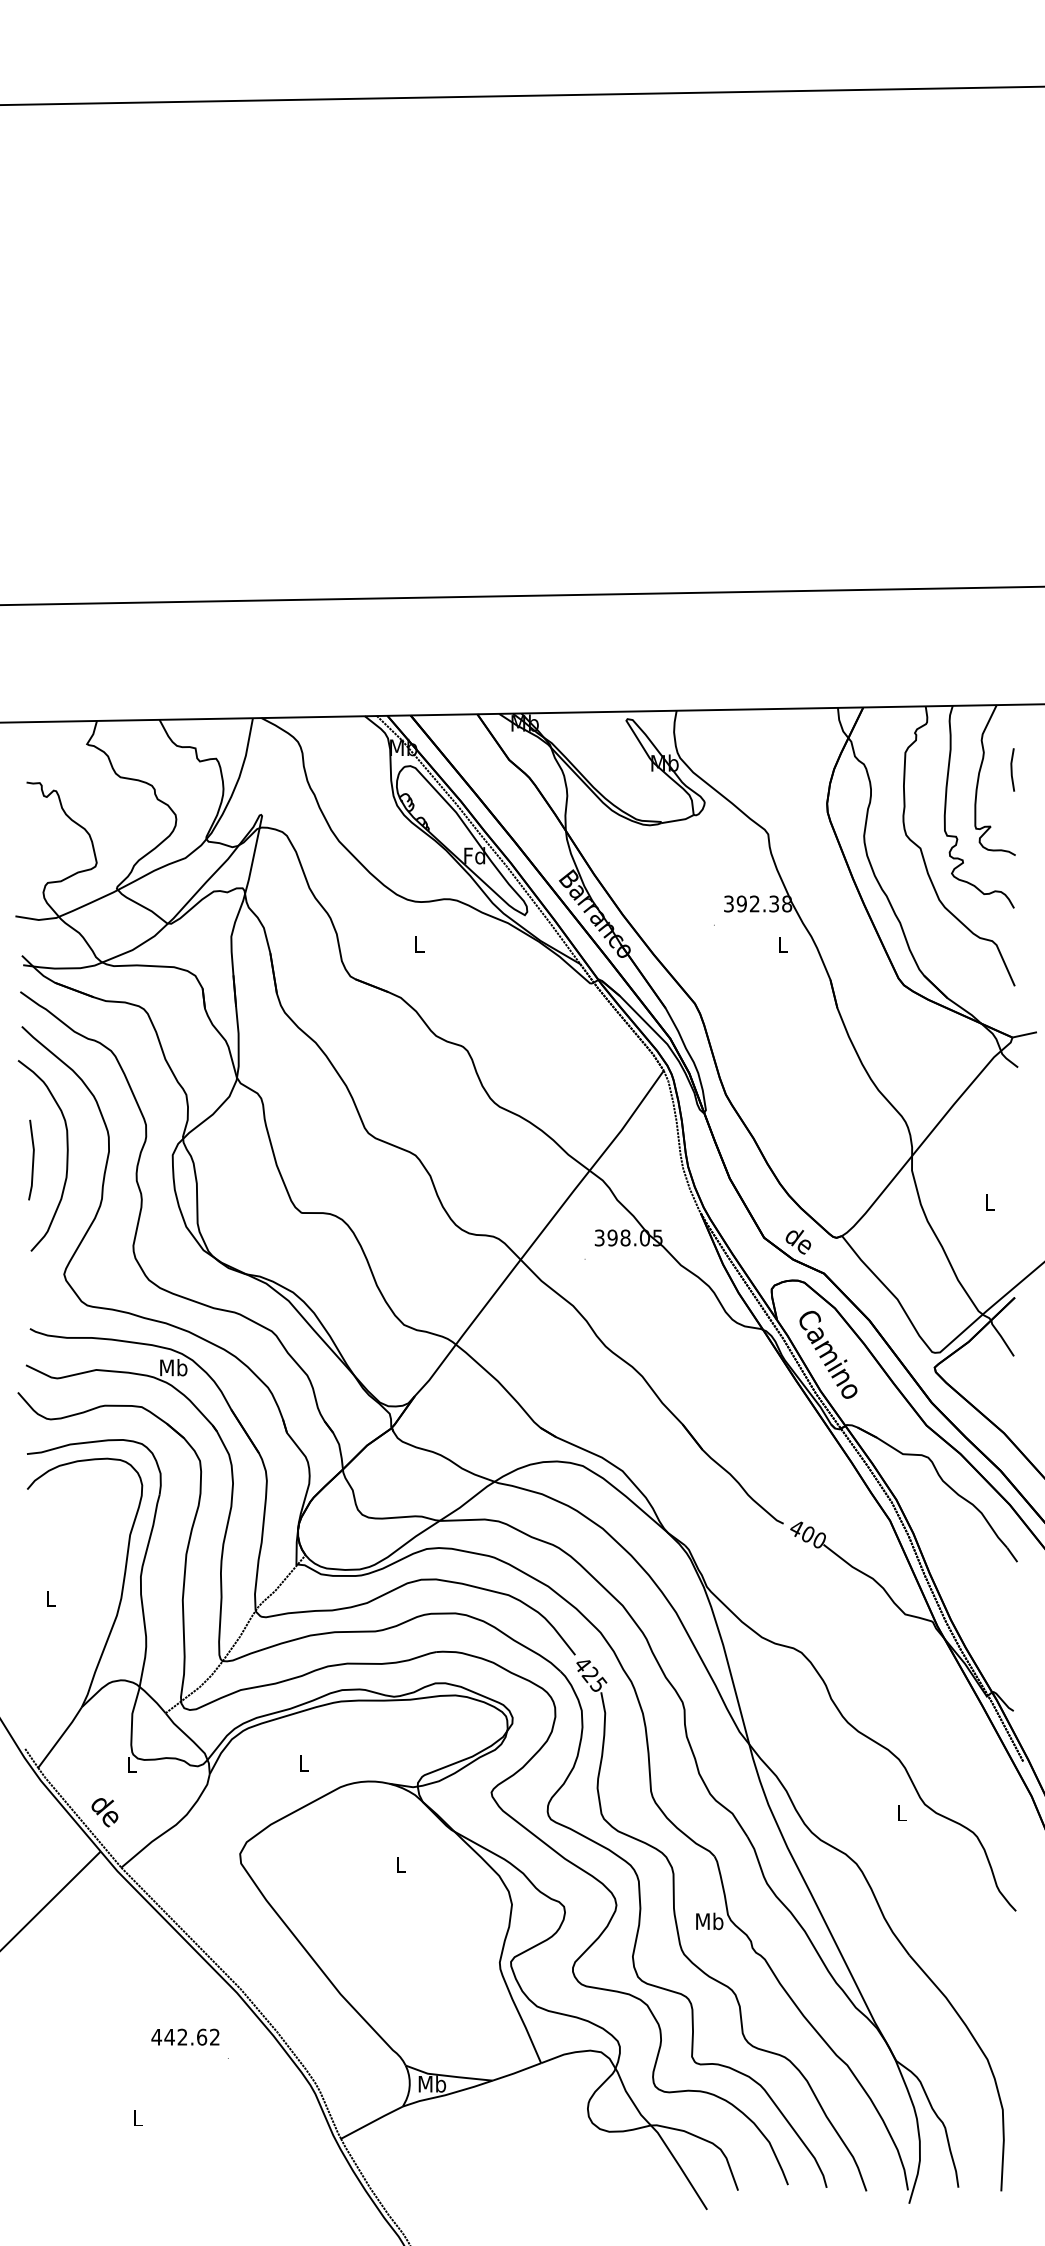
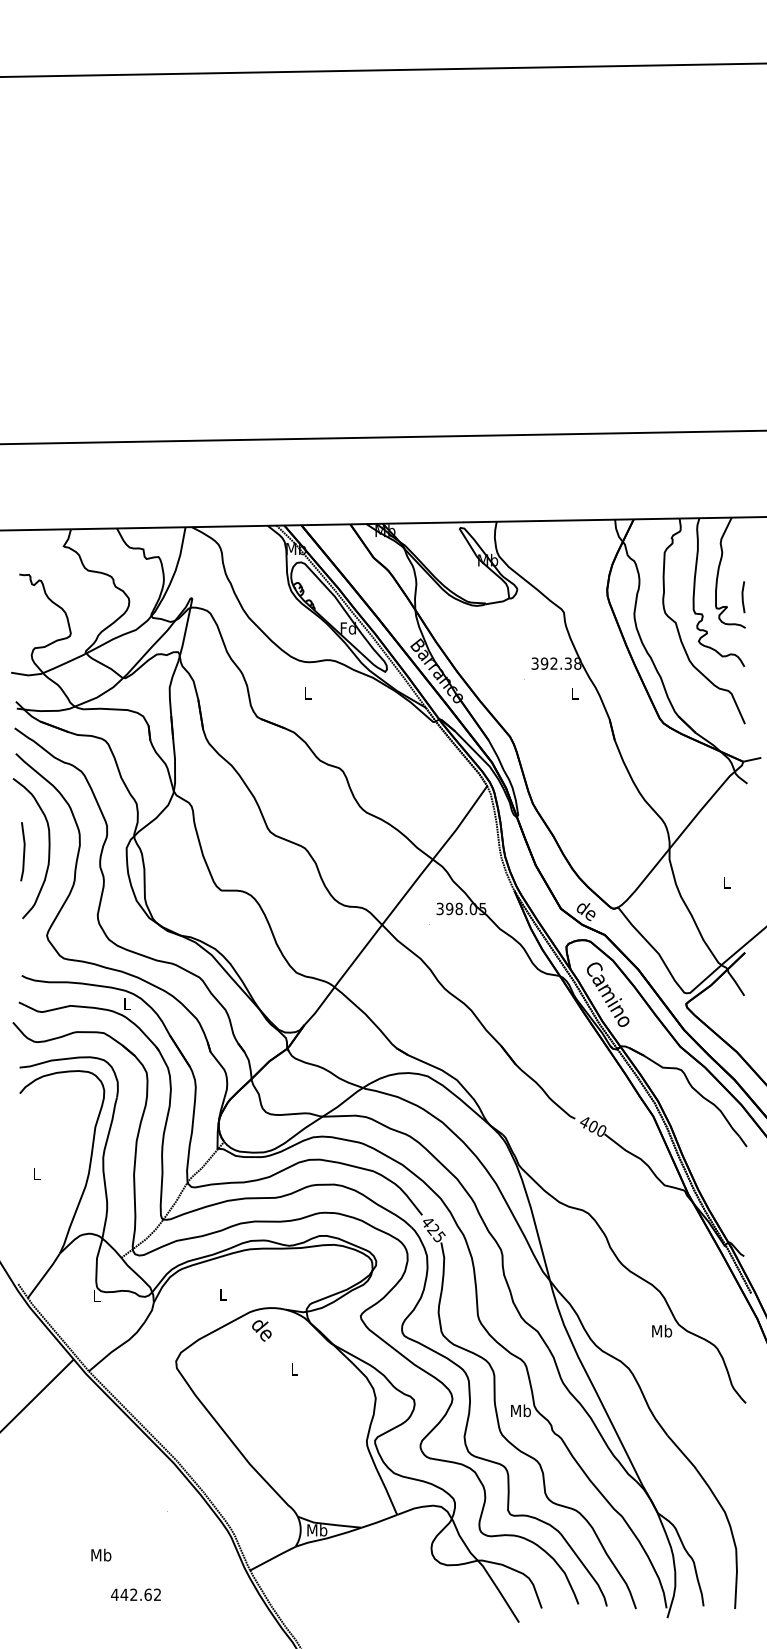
line: (1012, 770) -> (743, 597), moved
text: (173, 1366) -> (127, 1003), Mb -> L
text: (104, 1812) -> (261, 1330), moved
text: (902, 1812) -> (662, 1330), L -> Mb
text: (184, 2036) -> (135, 1594), moved
text: (138, 2117) -> (101, 1554), L -> Mb

